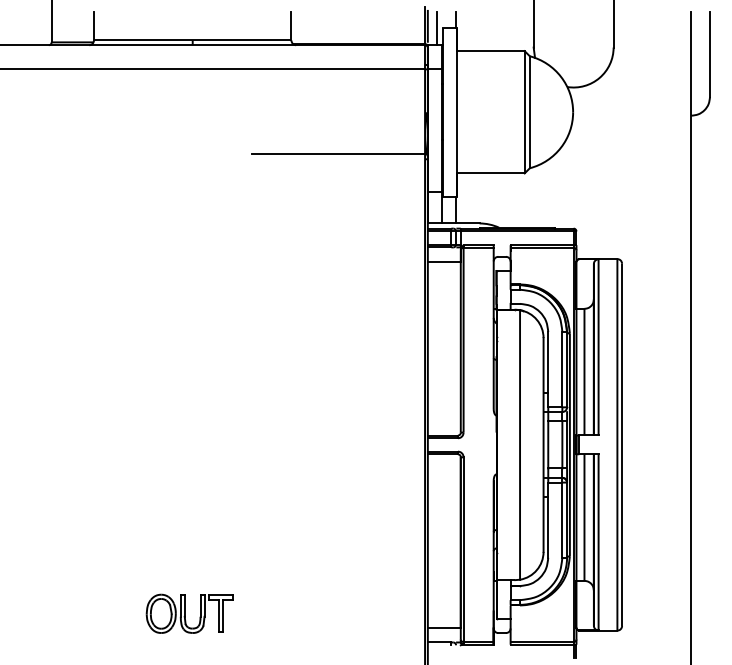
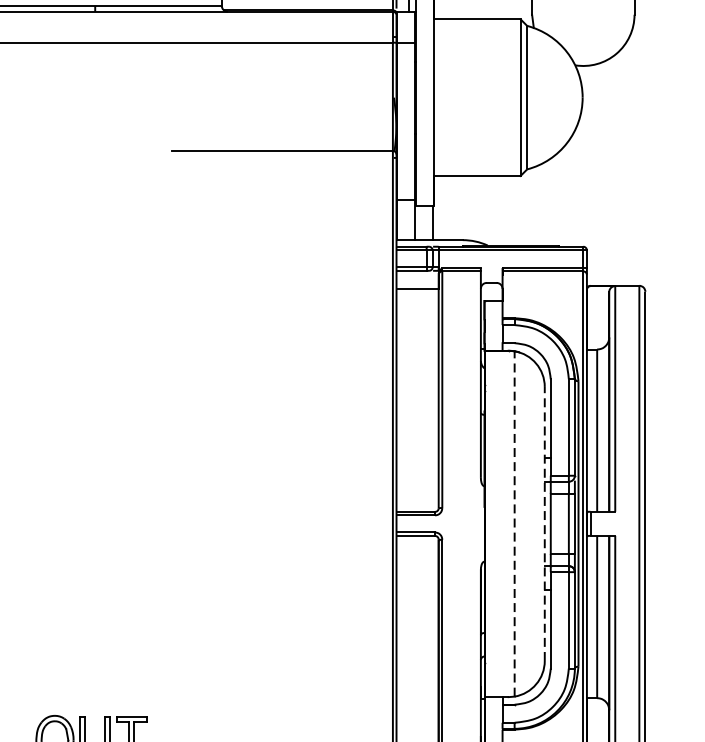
line: (520, 444) -> (515, 523), solid -> dashed
line: (543, 444) -> (544, 523), solid -> dashed

